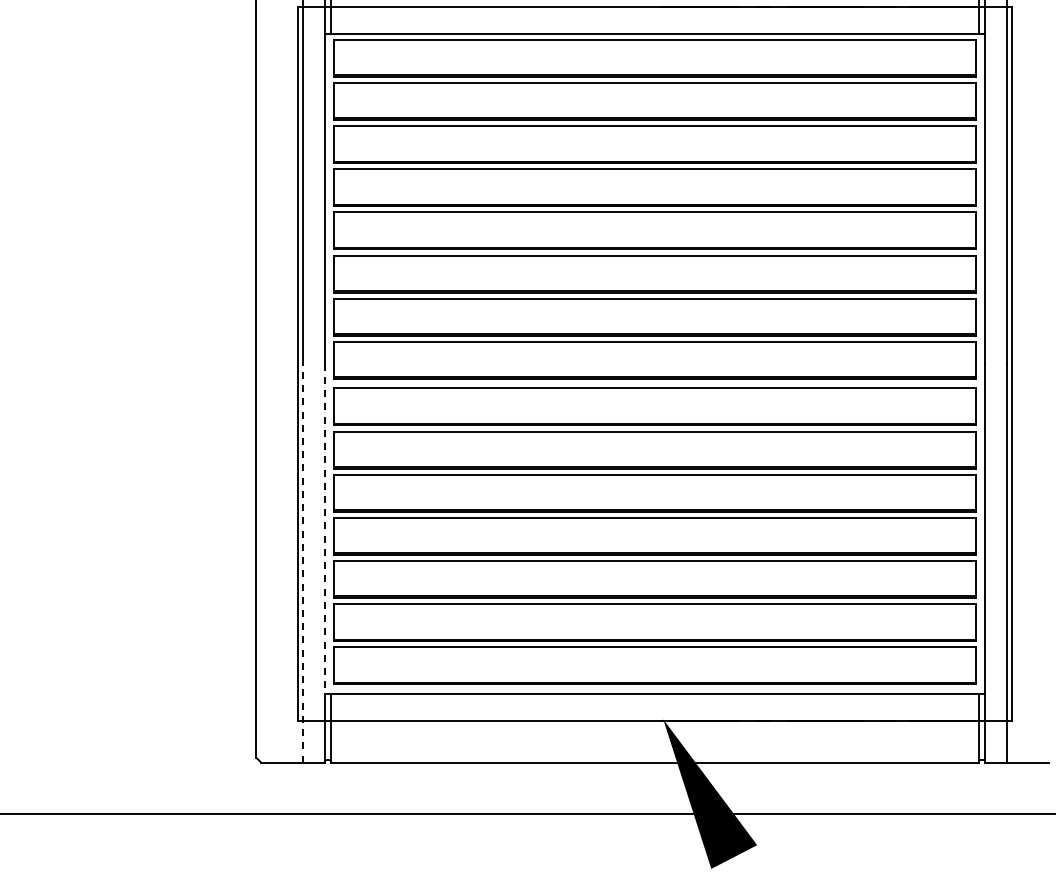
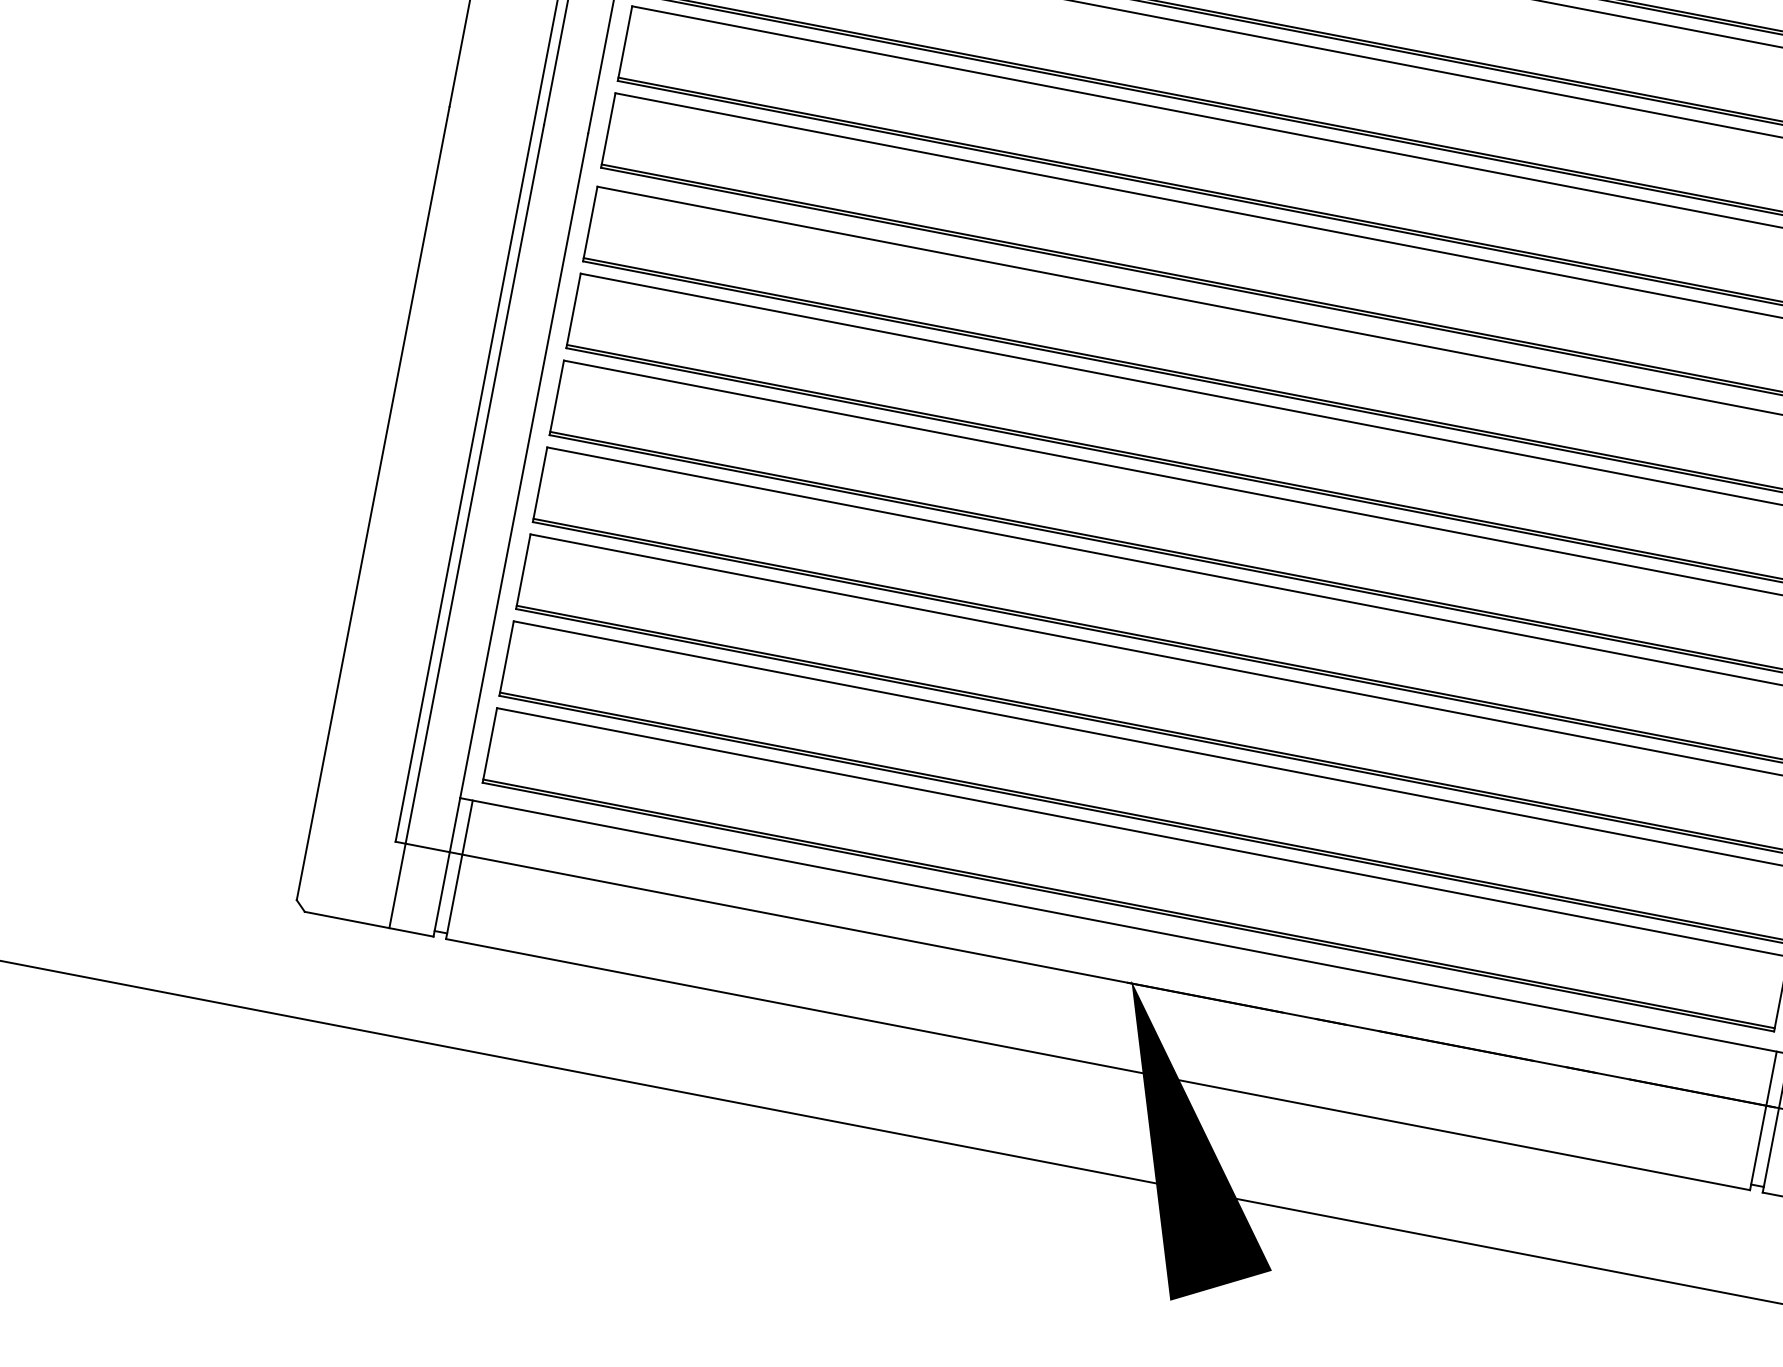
line: (325, 528) -> (525, 465), dashed -> solid
line: (303, 562) -> (467, 525), dashed -> solid

